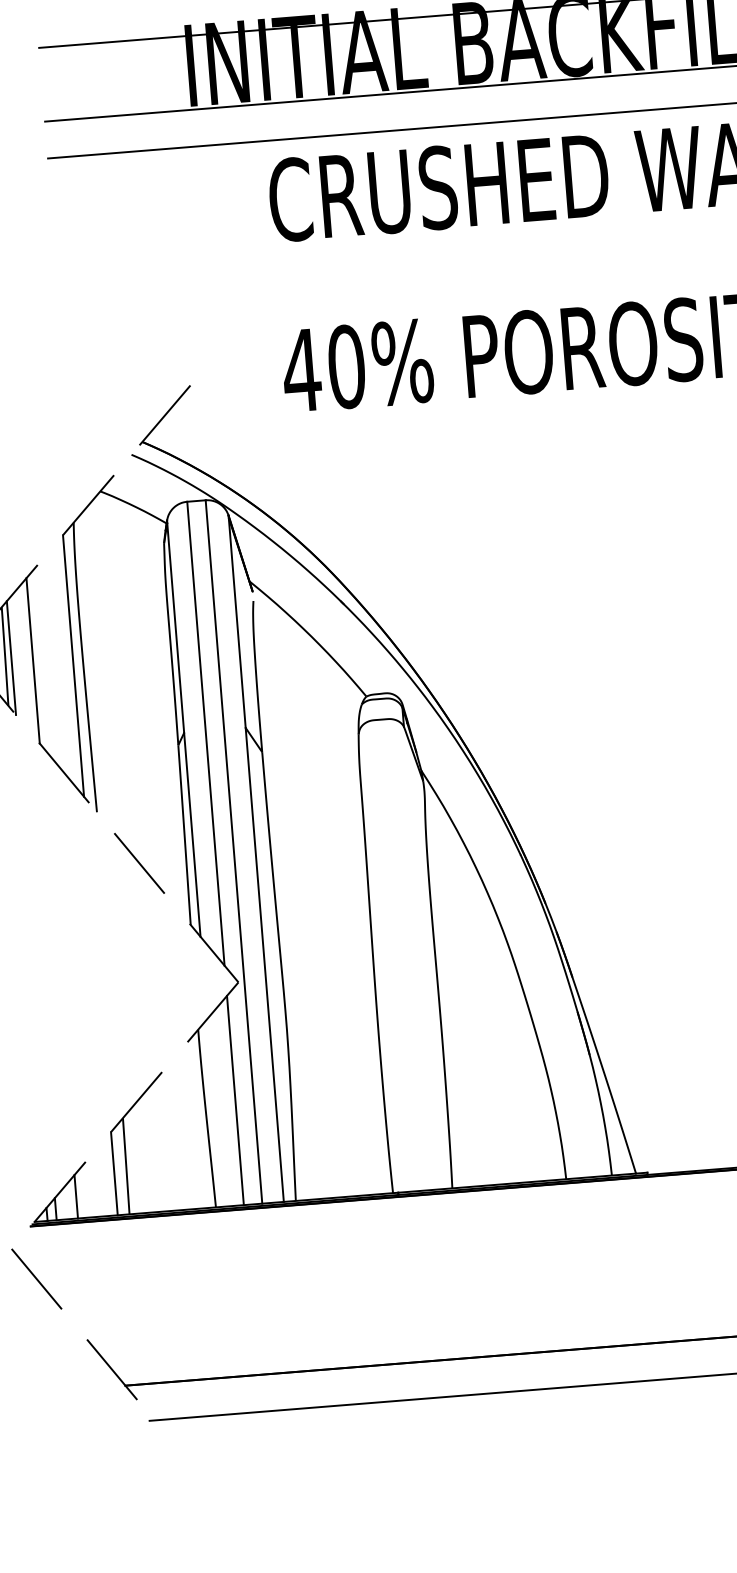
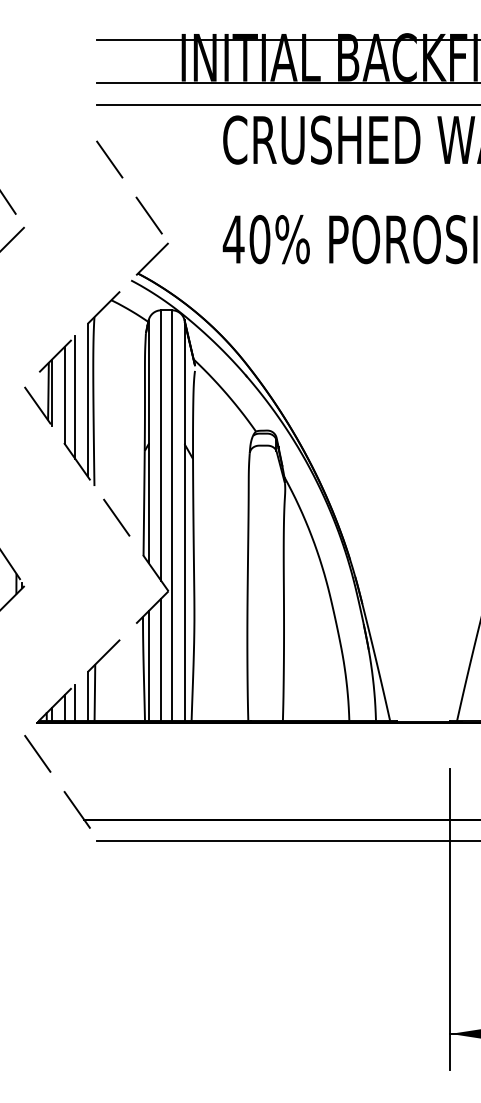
line: (102, 281) -> (122, 178), added
line: (52, 663) -> (75, 397), added
line: (214, 1112) -> (148, 665), added
line: (94, 1185) -> (75, 702), added

